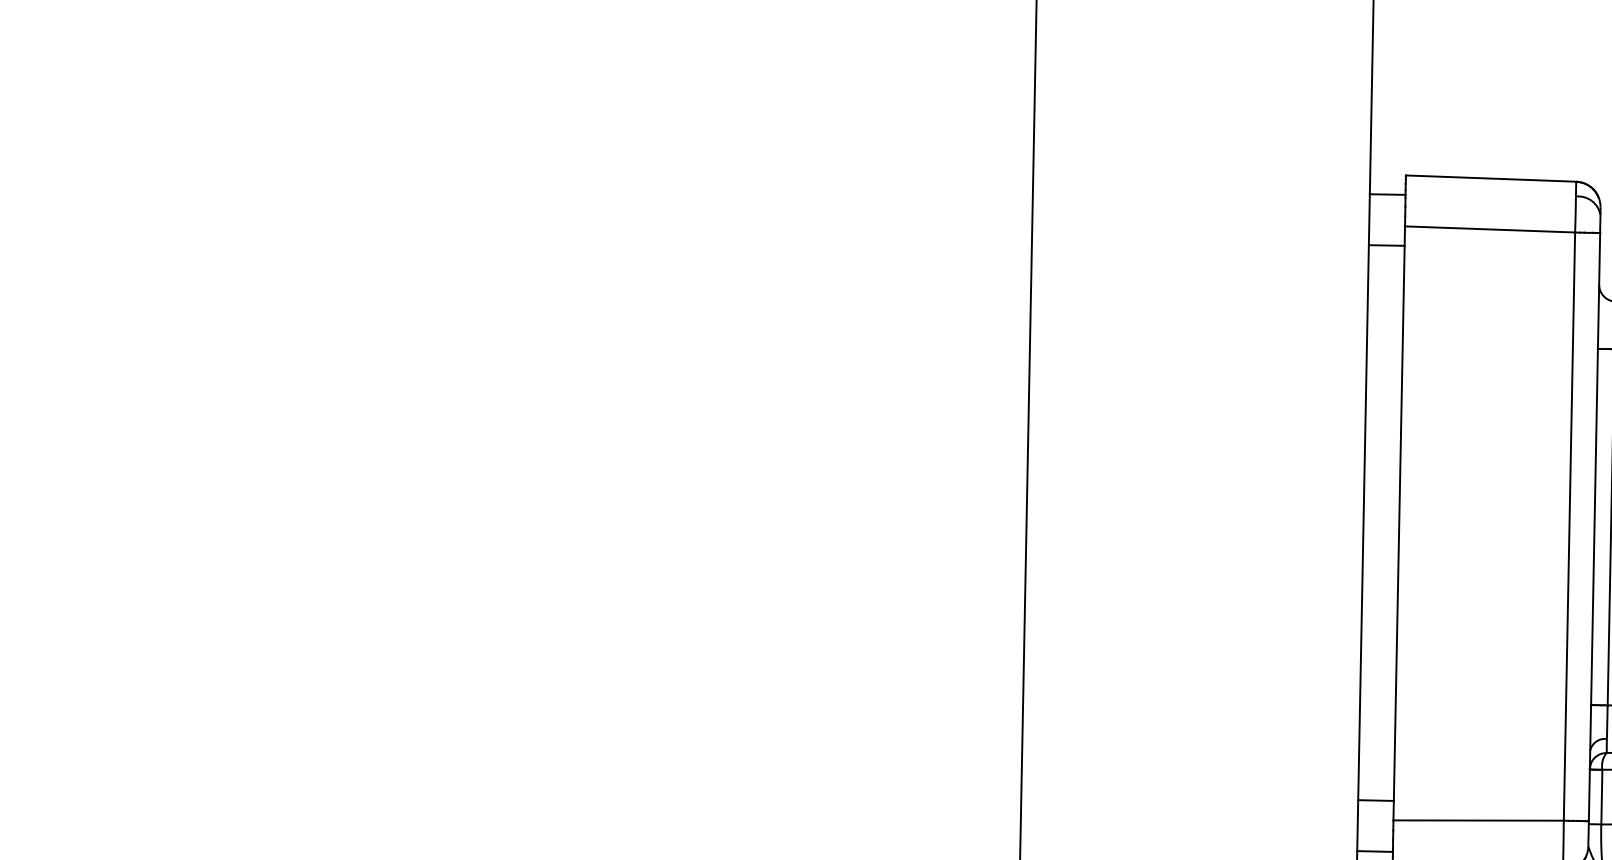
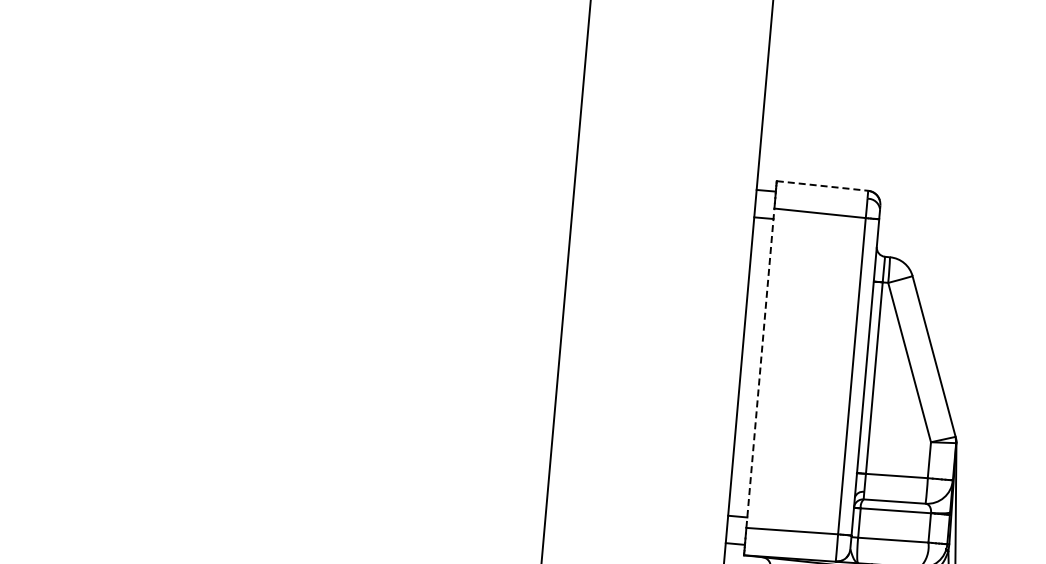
line: (1490, 177) -> (822, 185), solid -> dashed
line: (1399, 522) -> (760, 367), solid -> dashed

